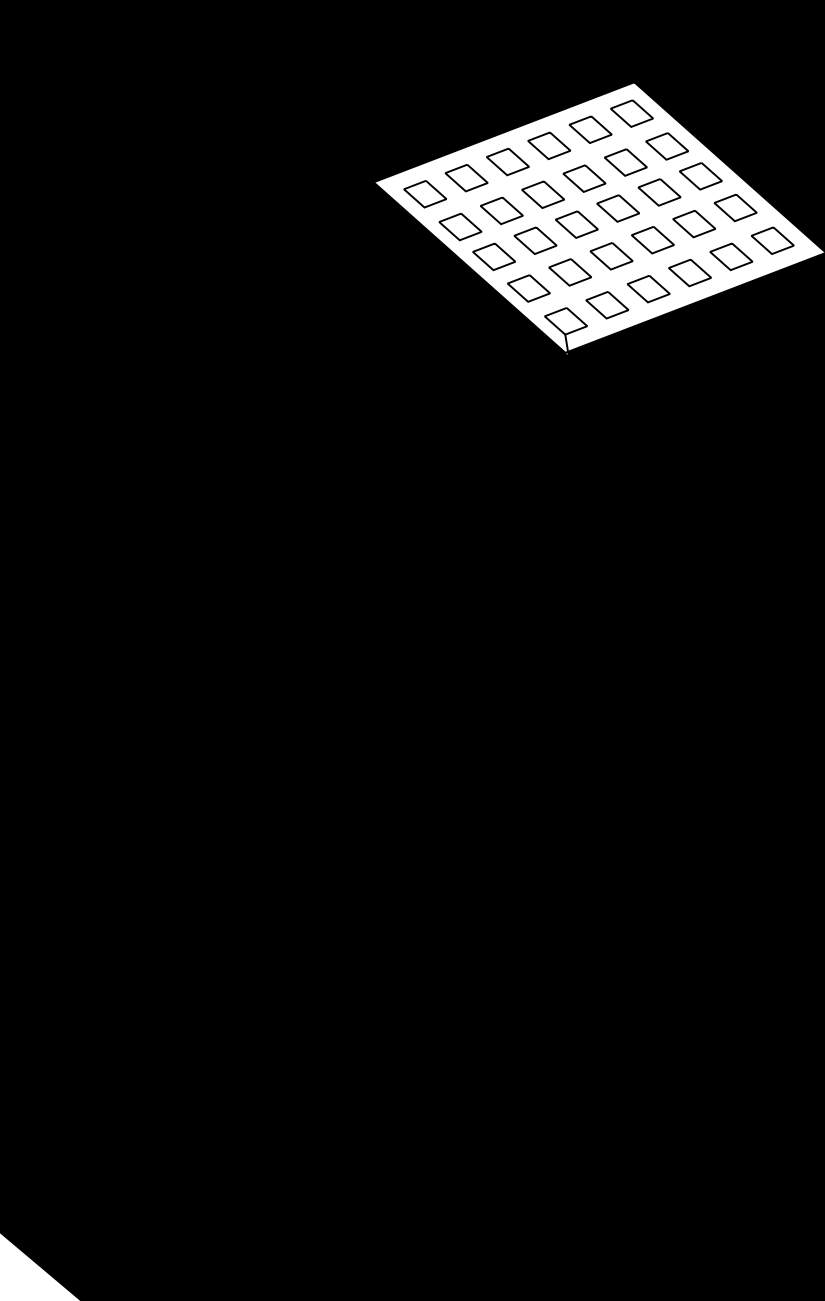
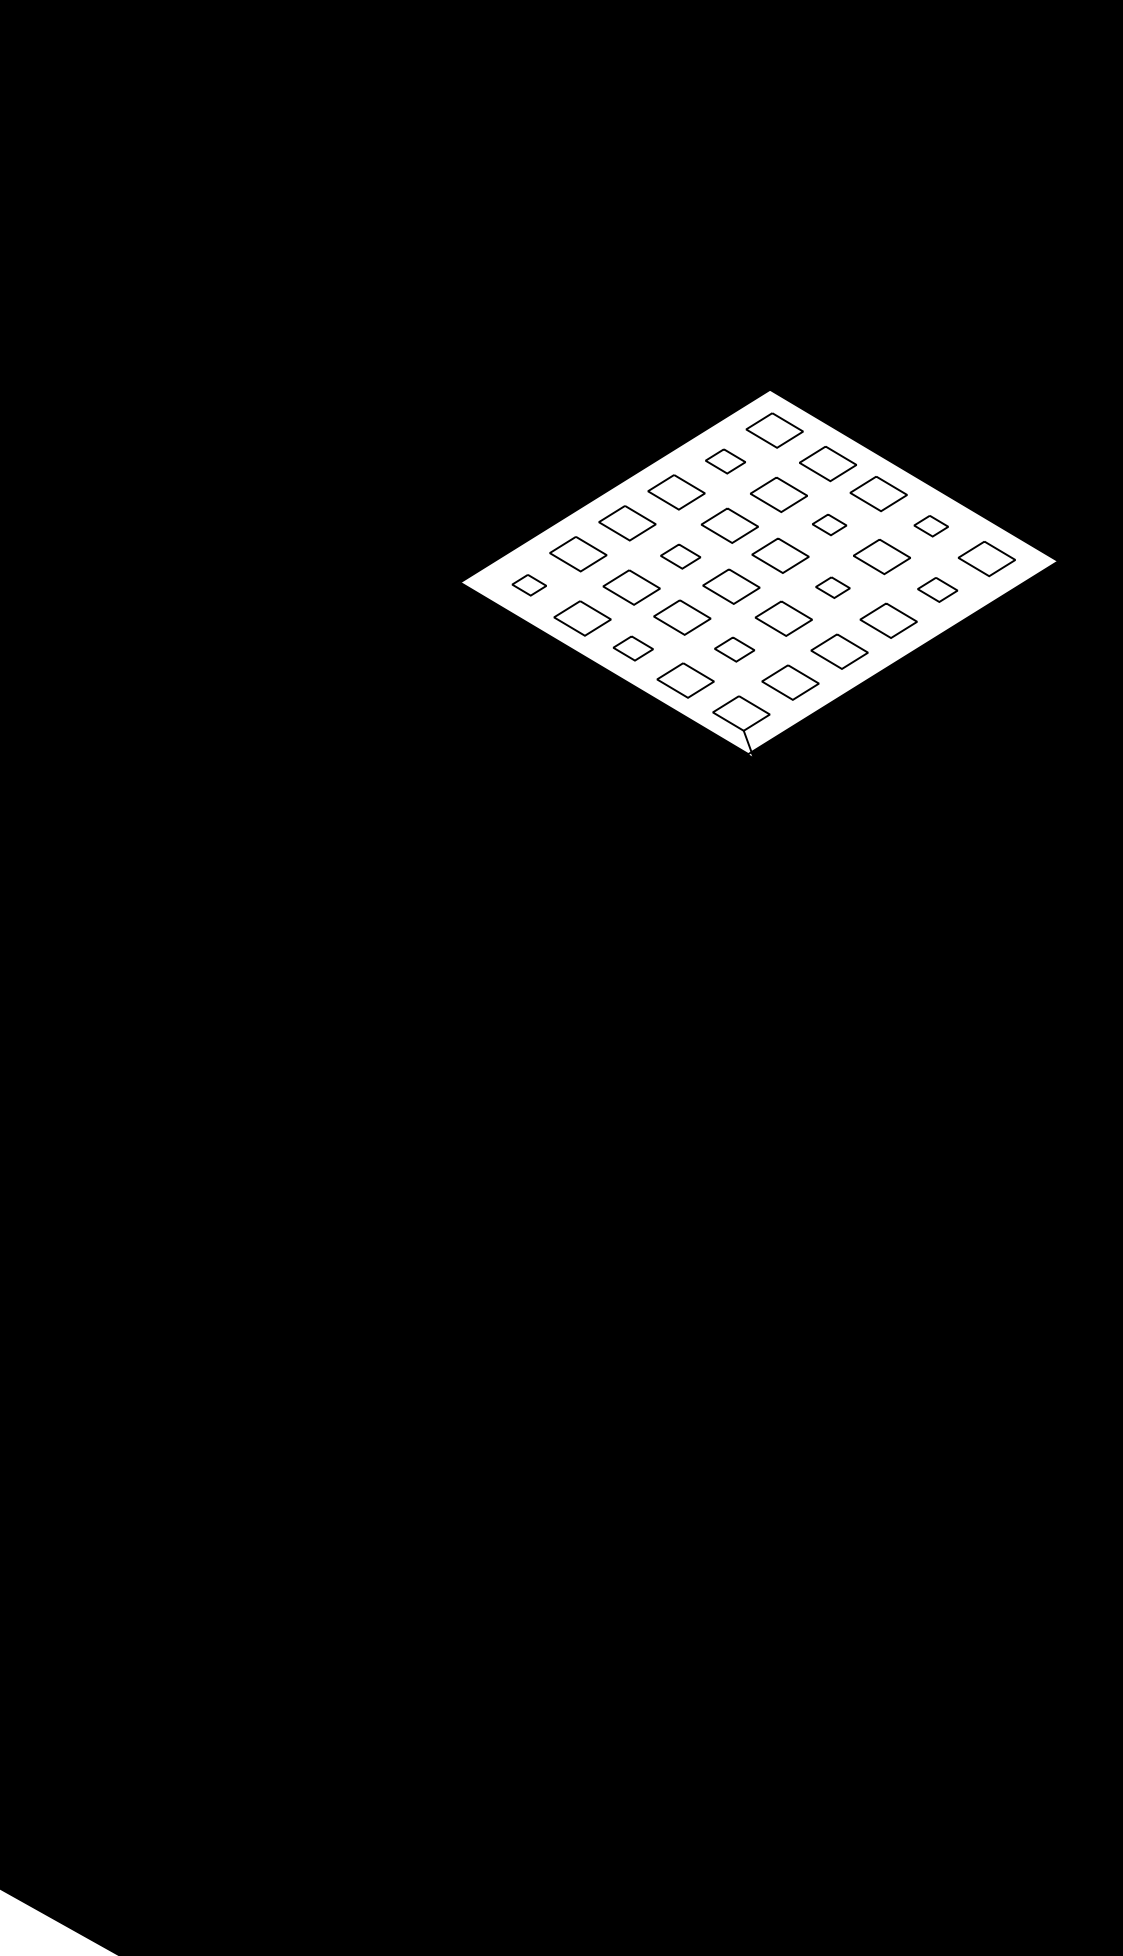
part: (590, 129) -> (725, 461), size x0.7
part: (659, 192) -> (829, 524), size x0.6
part: (425, 194) -> (529, 585), size x0.6
part: (542, 194) -> (680, 556), size x0.7
part: (735, 208) -> (931, 526), size x0.6
part: (652, 239) -> (832, 587), size x0.6
part: (494, 256) -> (633, 648), size x0.7
part: (731, 256) -> (937, 589), size x0.7
part: (570, 272) -> (734, 649), size x0.7

